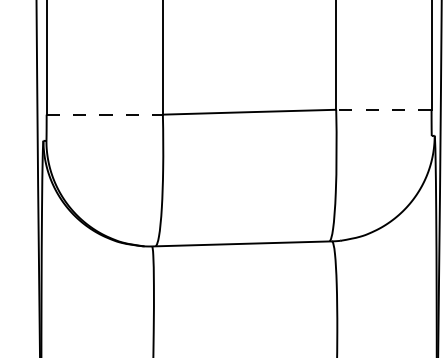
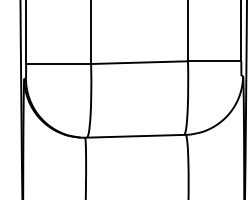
line: (383, 110) -> (214, 61), dashed -> solid
line: (106, 115) -> (59, 64), dashed -> solid

